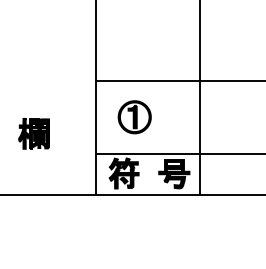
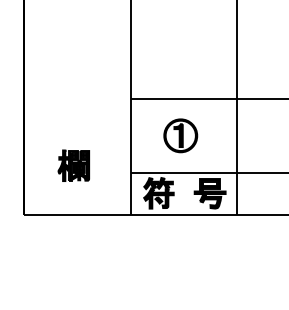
part: (134, 116) -> (180, 135), moved
part: (33, 133) -> (73, 165), moved

